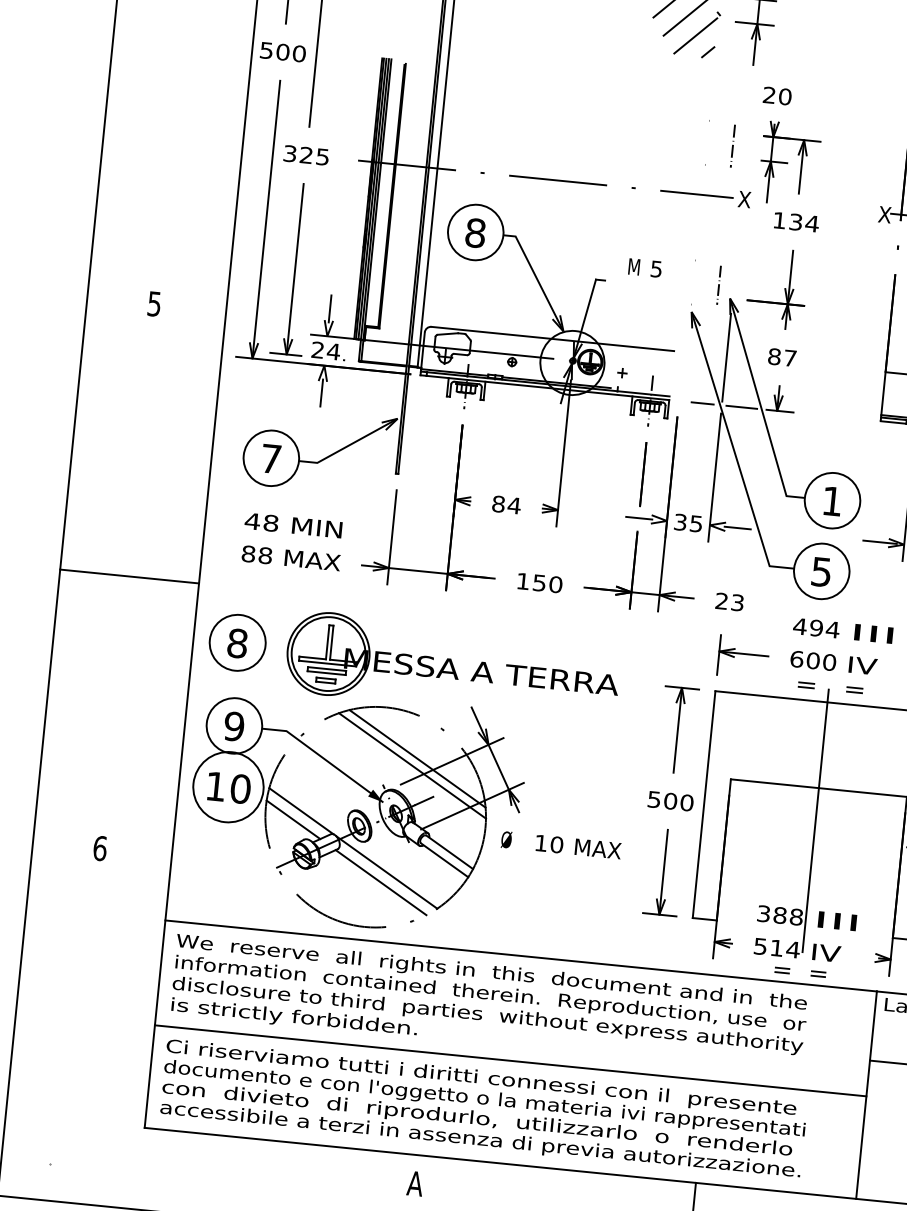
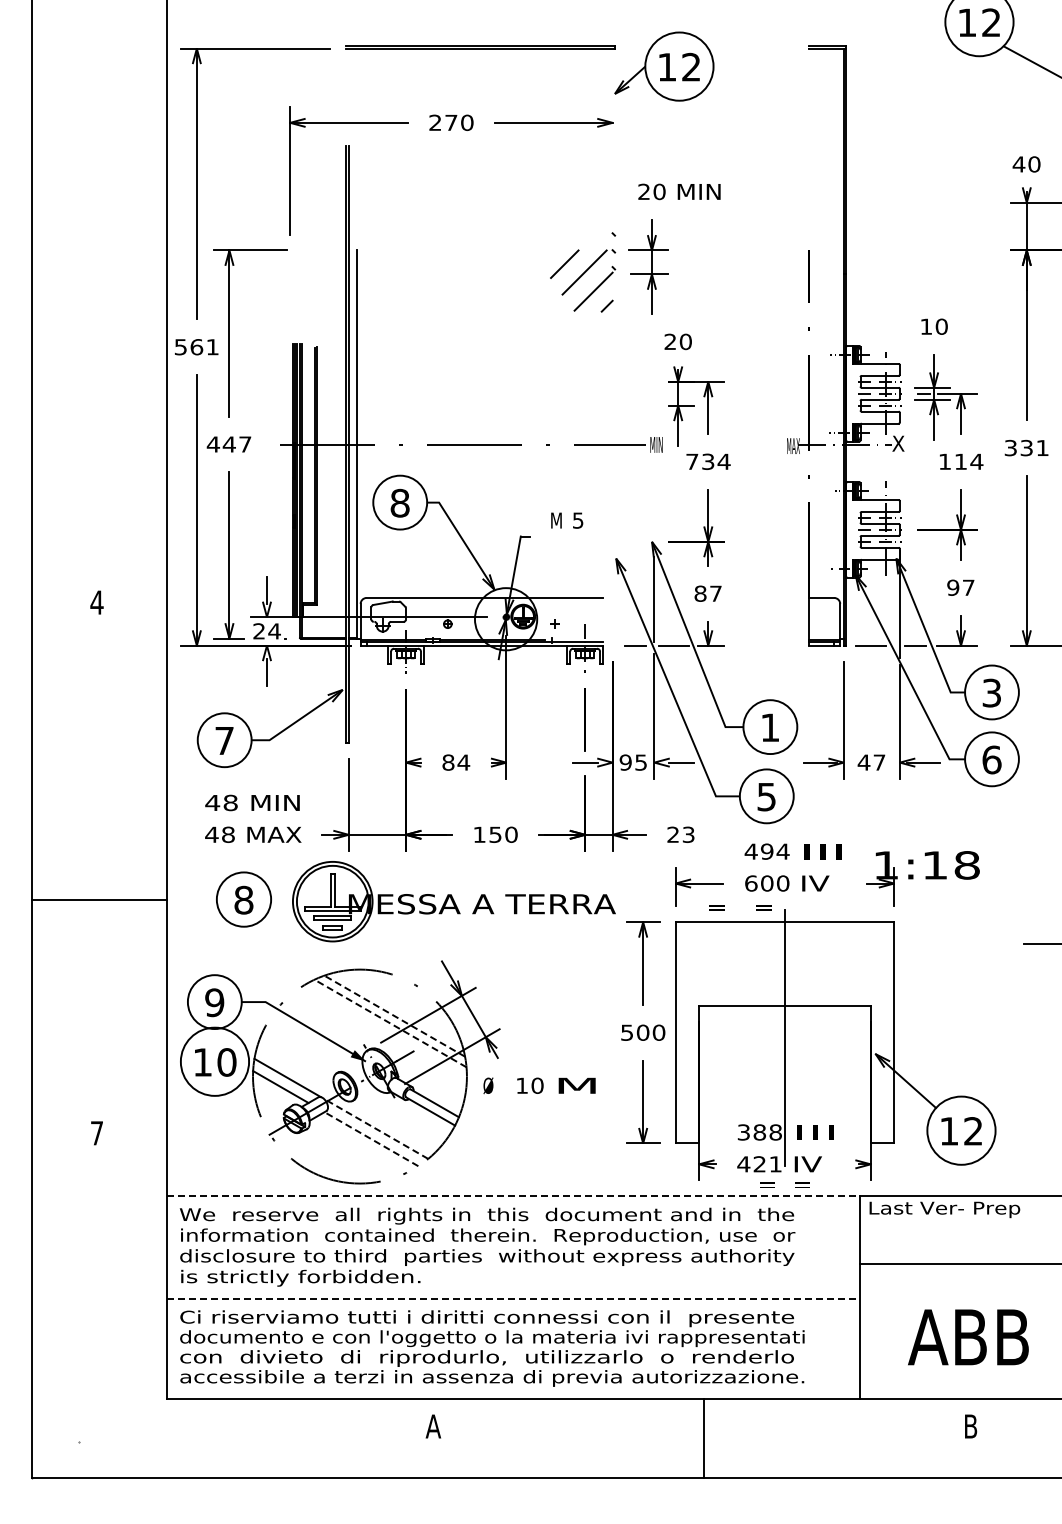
text: (290, 53) -> (204, 347), 500 -> 561
line: (733, 146) -> (640, 394), removed
text: (305, 155) -> (228, 444), 325 -> 447
text: (744, 199) -> (656, 444), X -> MIN
text: (885, 214) -> (793, 445), X -> MAX
text: (779, 220) -> (692, 461), 134 -> 734
line: (718, 284) -> (639, 529), removed
text: (153, 303) -> (96, 602), 5 -> 4
text: (680, 522) -> (625, 762), 35 -> 95
text: (248, 553) -> (211, 834), 88 -> 48
line: (128, 575) -> (98, 899), moved
part: (413, 662) -> (415, 901), moved
text: (830, 687) -> (740, 907), moved
line: (417, 758) -> (394, 1015), solid -> dashed
line: (412, 765) -> (390, 1023), solid -> dashed
text: (99, 848) -> (96, 1133), 6 -> 7
text: (597, 848) -> (577, 1085), MAX -> M
line: (386, 872) -> (375, 1128), solid -> dashed
line: (381, 881) -> (371, 1138), solid -> dashed
text: (776, 948) -> (759, 1164), 514 -> 421
line: (520, 955) -> (513, 1196), solid -> dashed
line: (510, 1060) -> (513, 1298), solid -> dashed

